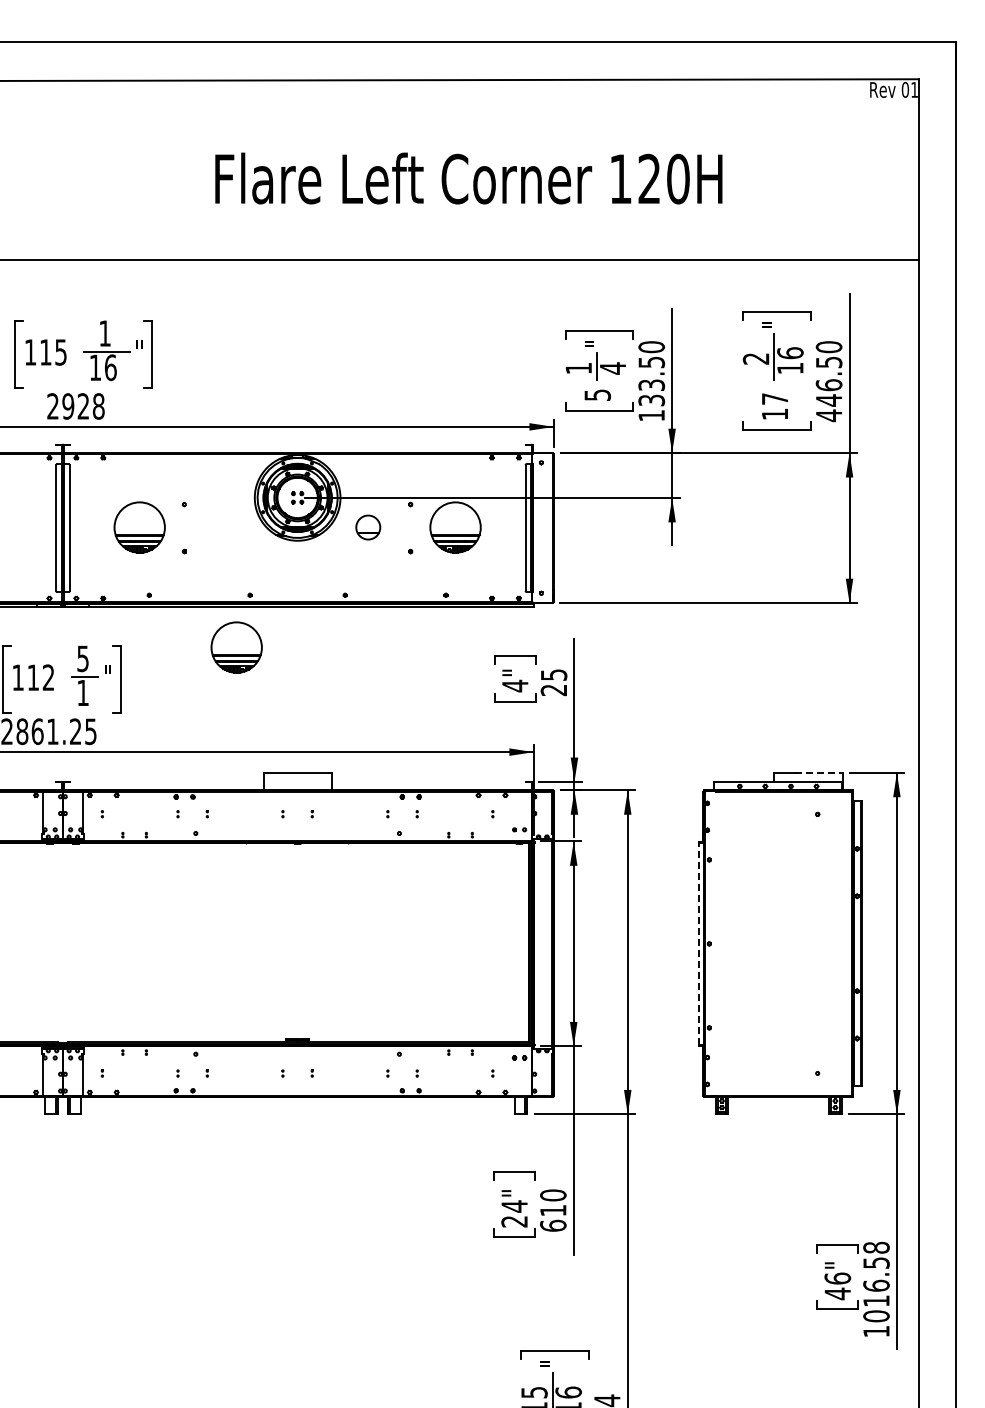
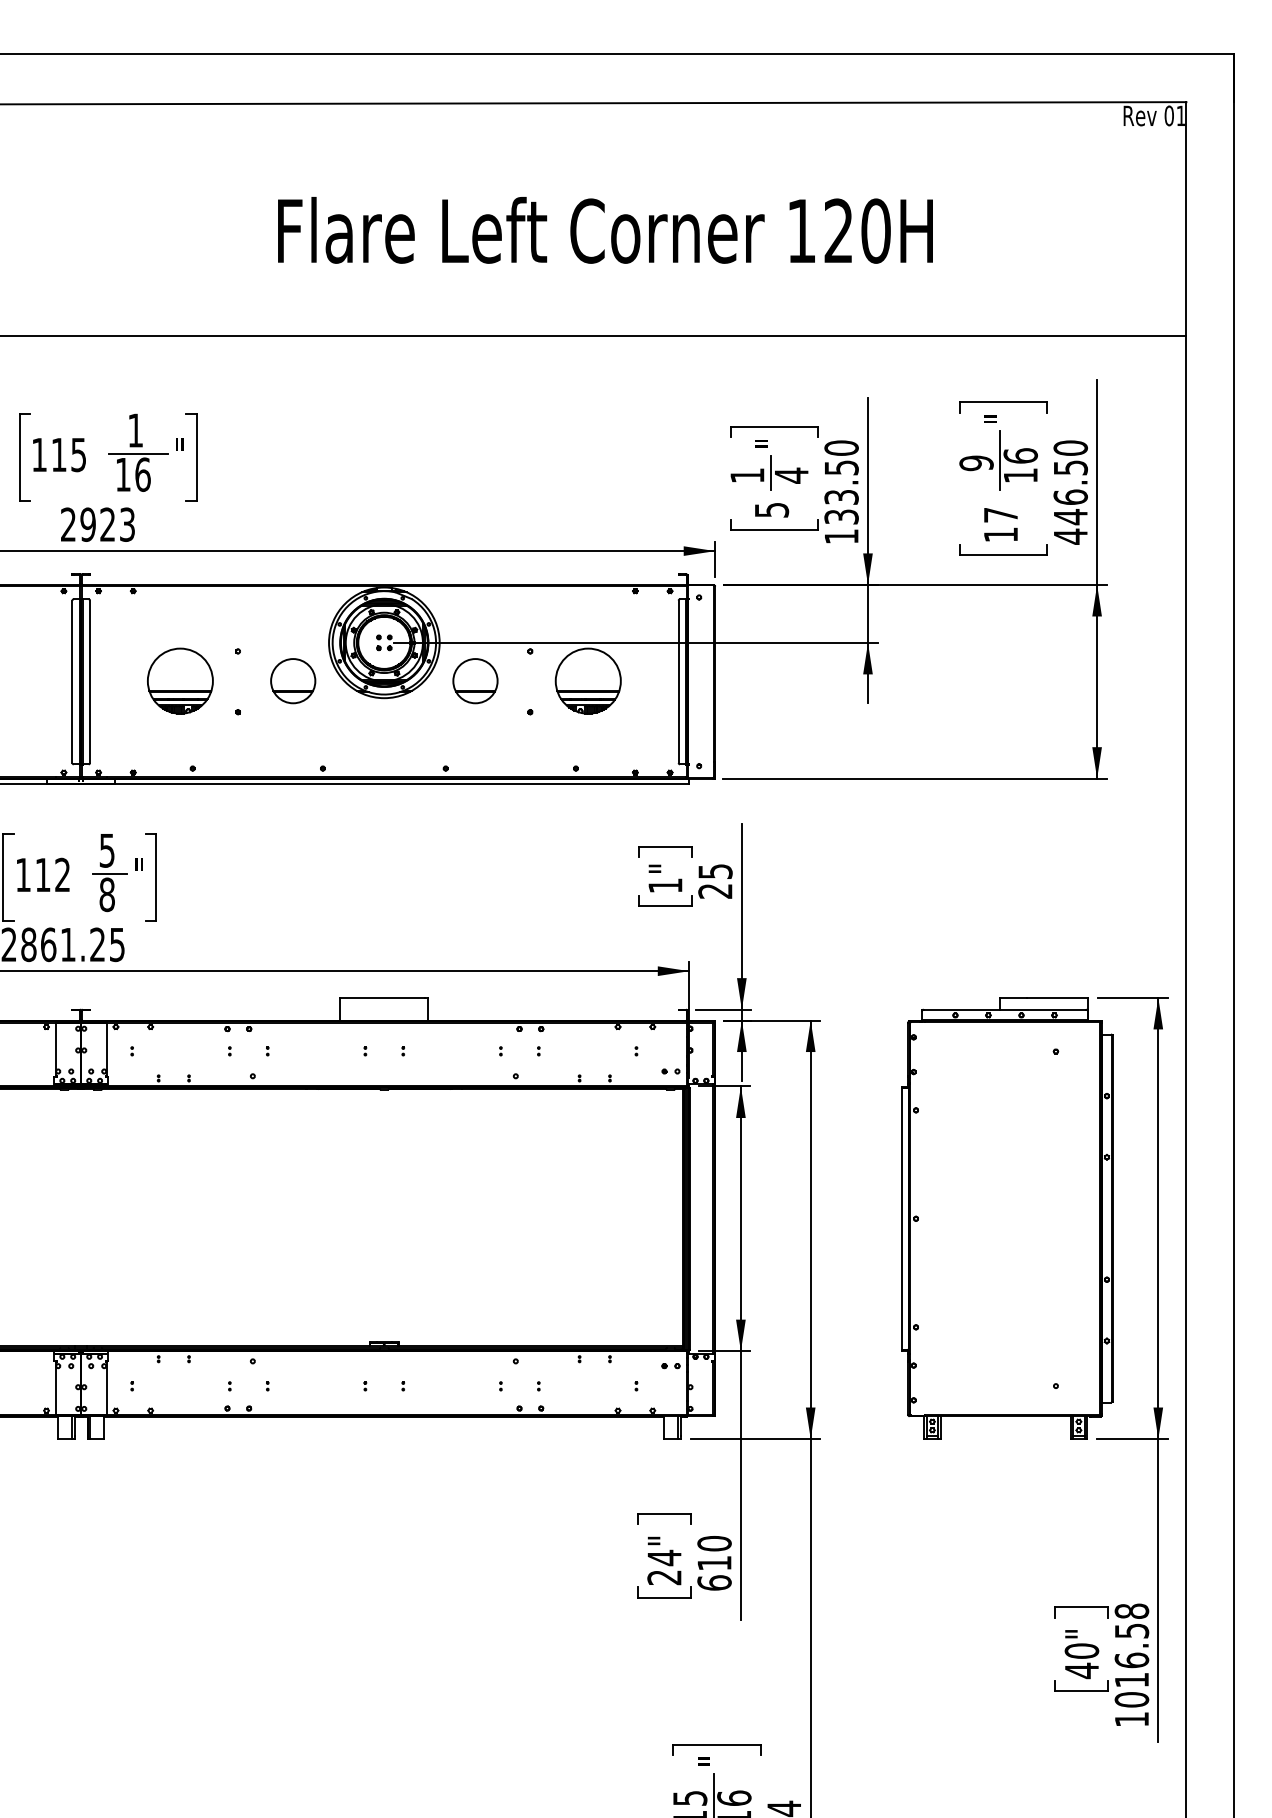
text: (756, 358) -> (976, 462), 2 -> 9
text: (98, 406) -> (127, 524), 2928 -> 2923
part: (227, 527) -> (293, 681), added
part: (368, 527) -> (475, 681), size x1.43
part: (236, 647) -> (305, 836), removed
text: (515, 685) -> (665, 885), 4" -> 1"
text: (83, 692) -> (107, 894), 1 -> 8
line: (818, 772) -> (1057, 997), dashed -> solid
line: (698, 943) -> (902, 1218), dashed -> solid
text: (837, 1278) -> (1081, 1650), 46" -> 40"

